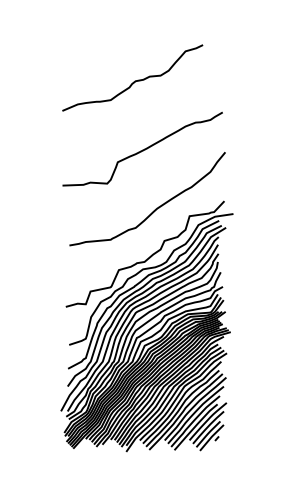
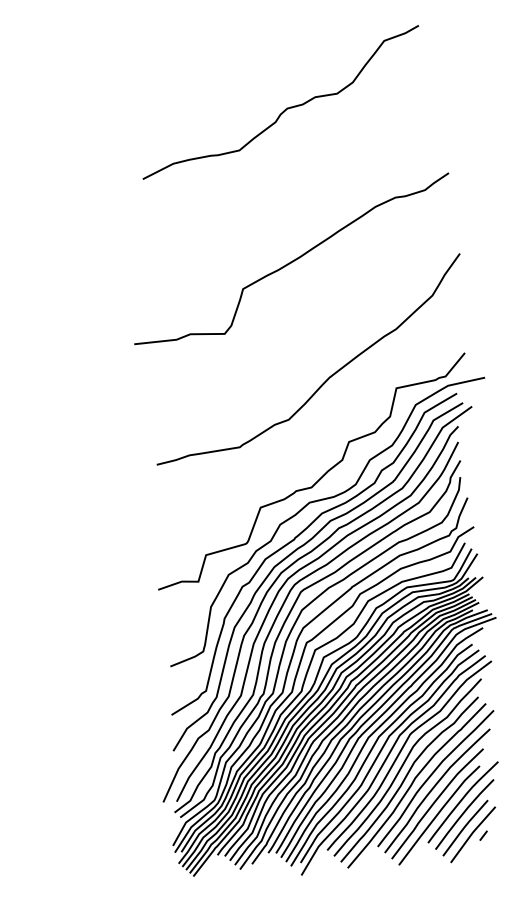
curve: (133, 81) -> (282, 109), moved

